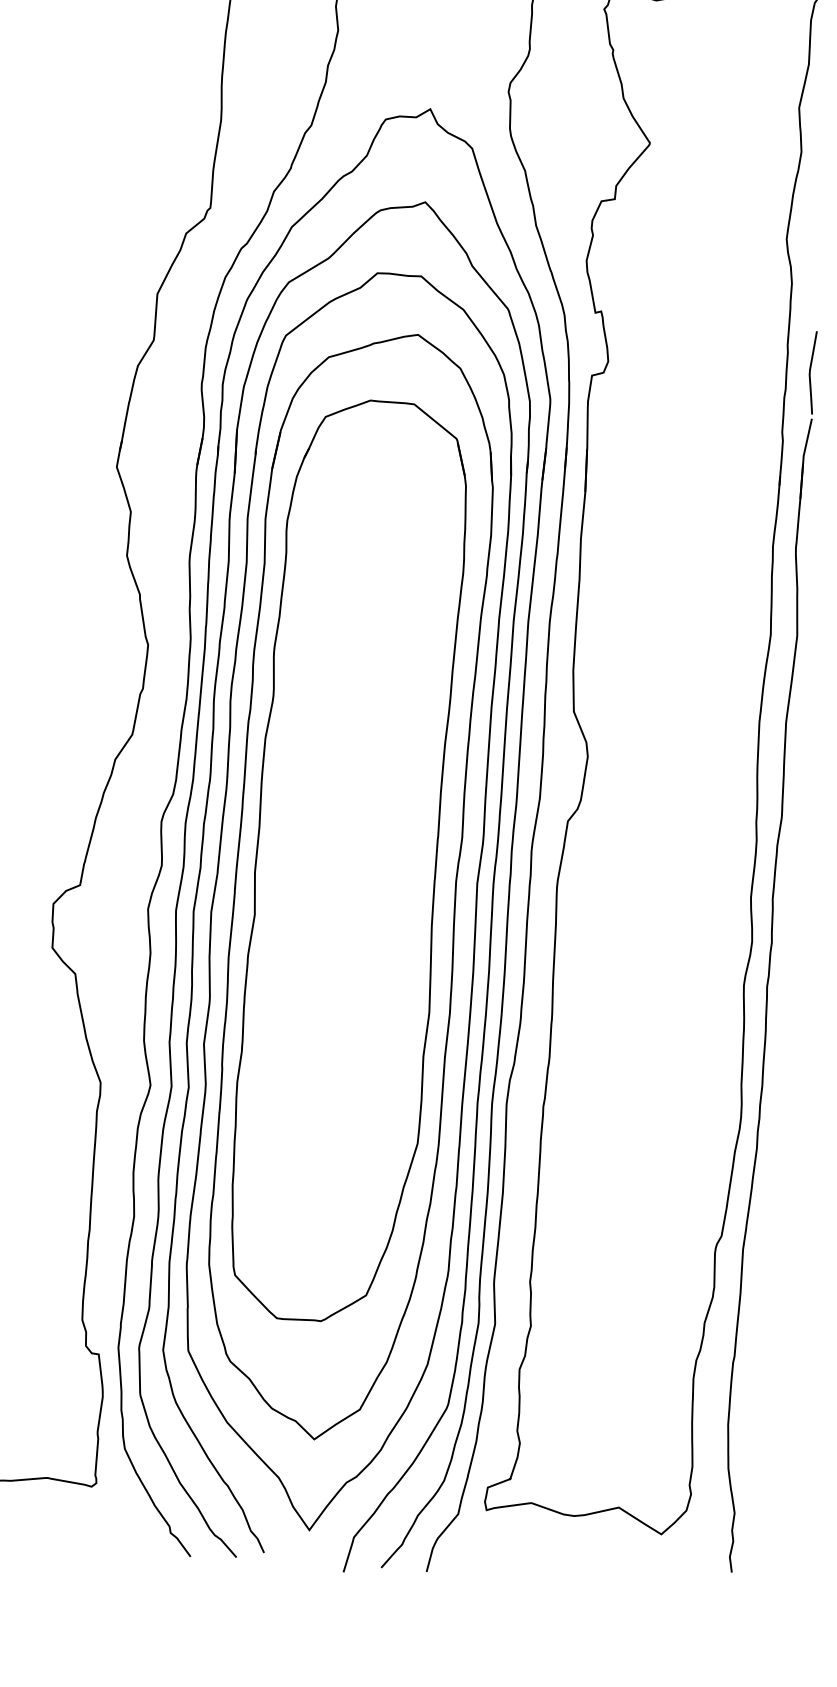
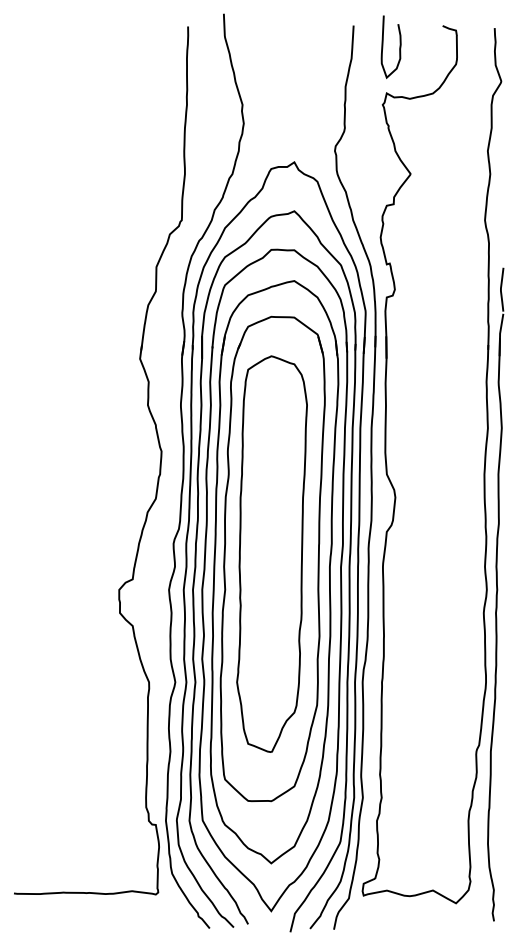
part: (346, 850) -> (271, 553), added

